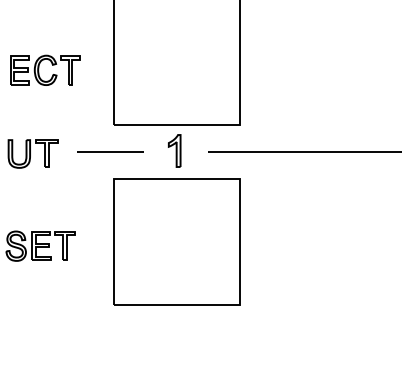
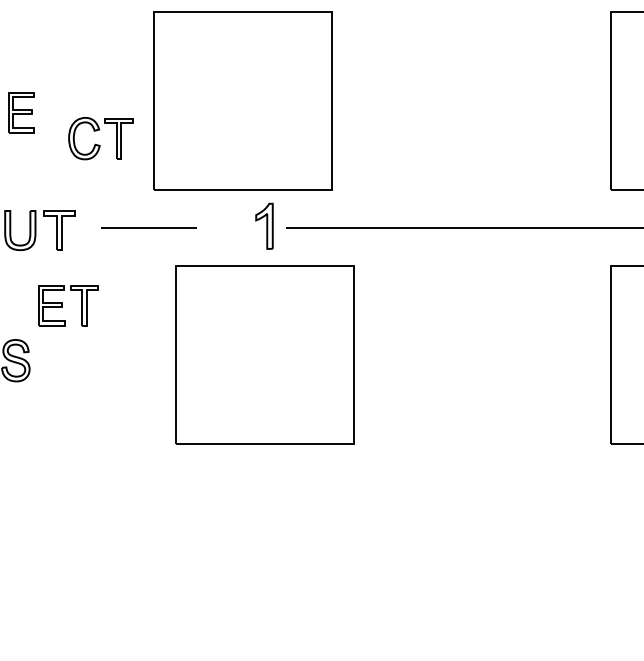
part: (55, 74) -> (98, 144), moved
part: (174, 150) -> (264, 225), moved
part: (176, 241) -> (264, 354), moved
part: (53, 246) -> (68, 305), moved

